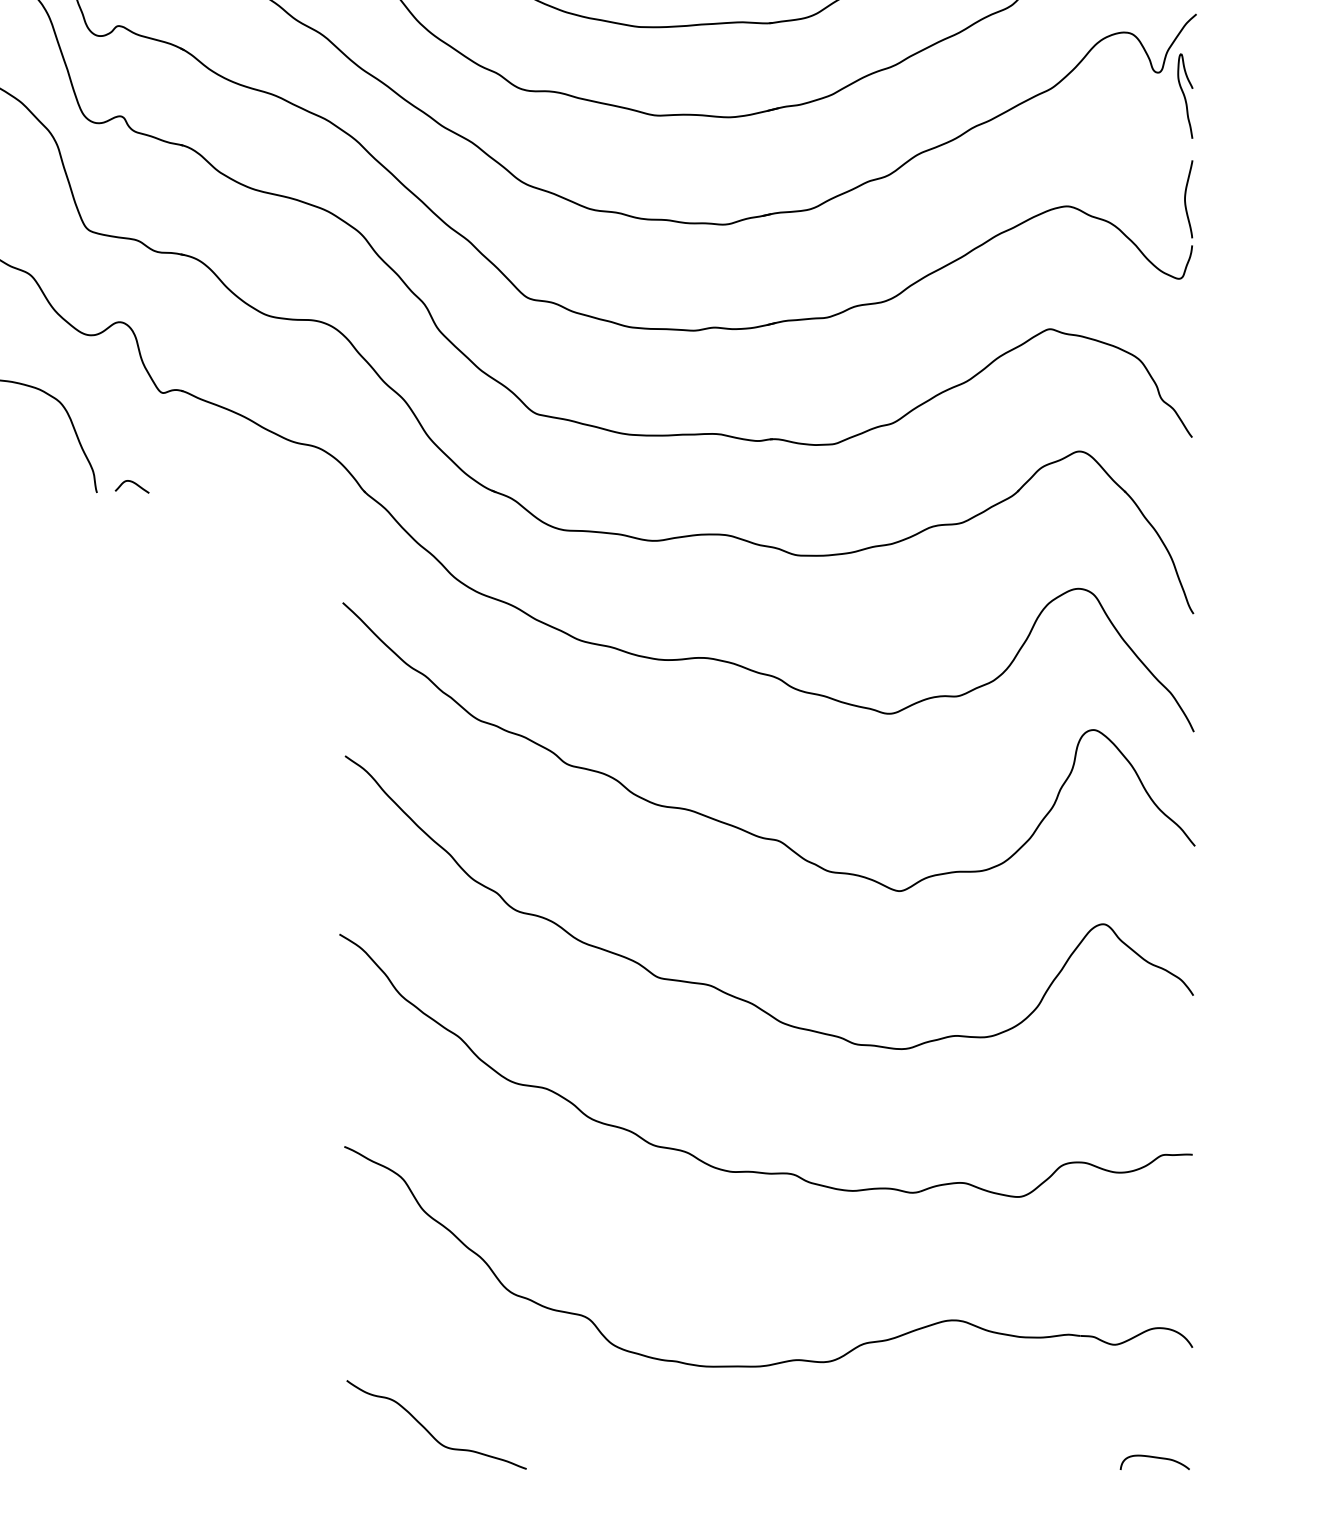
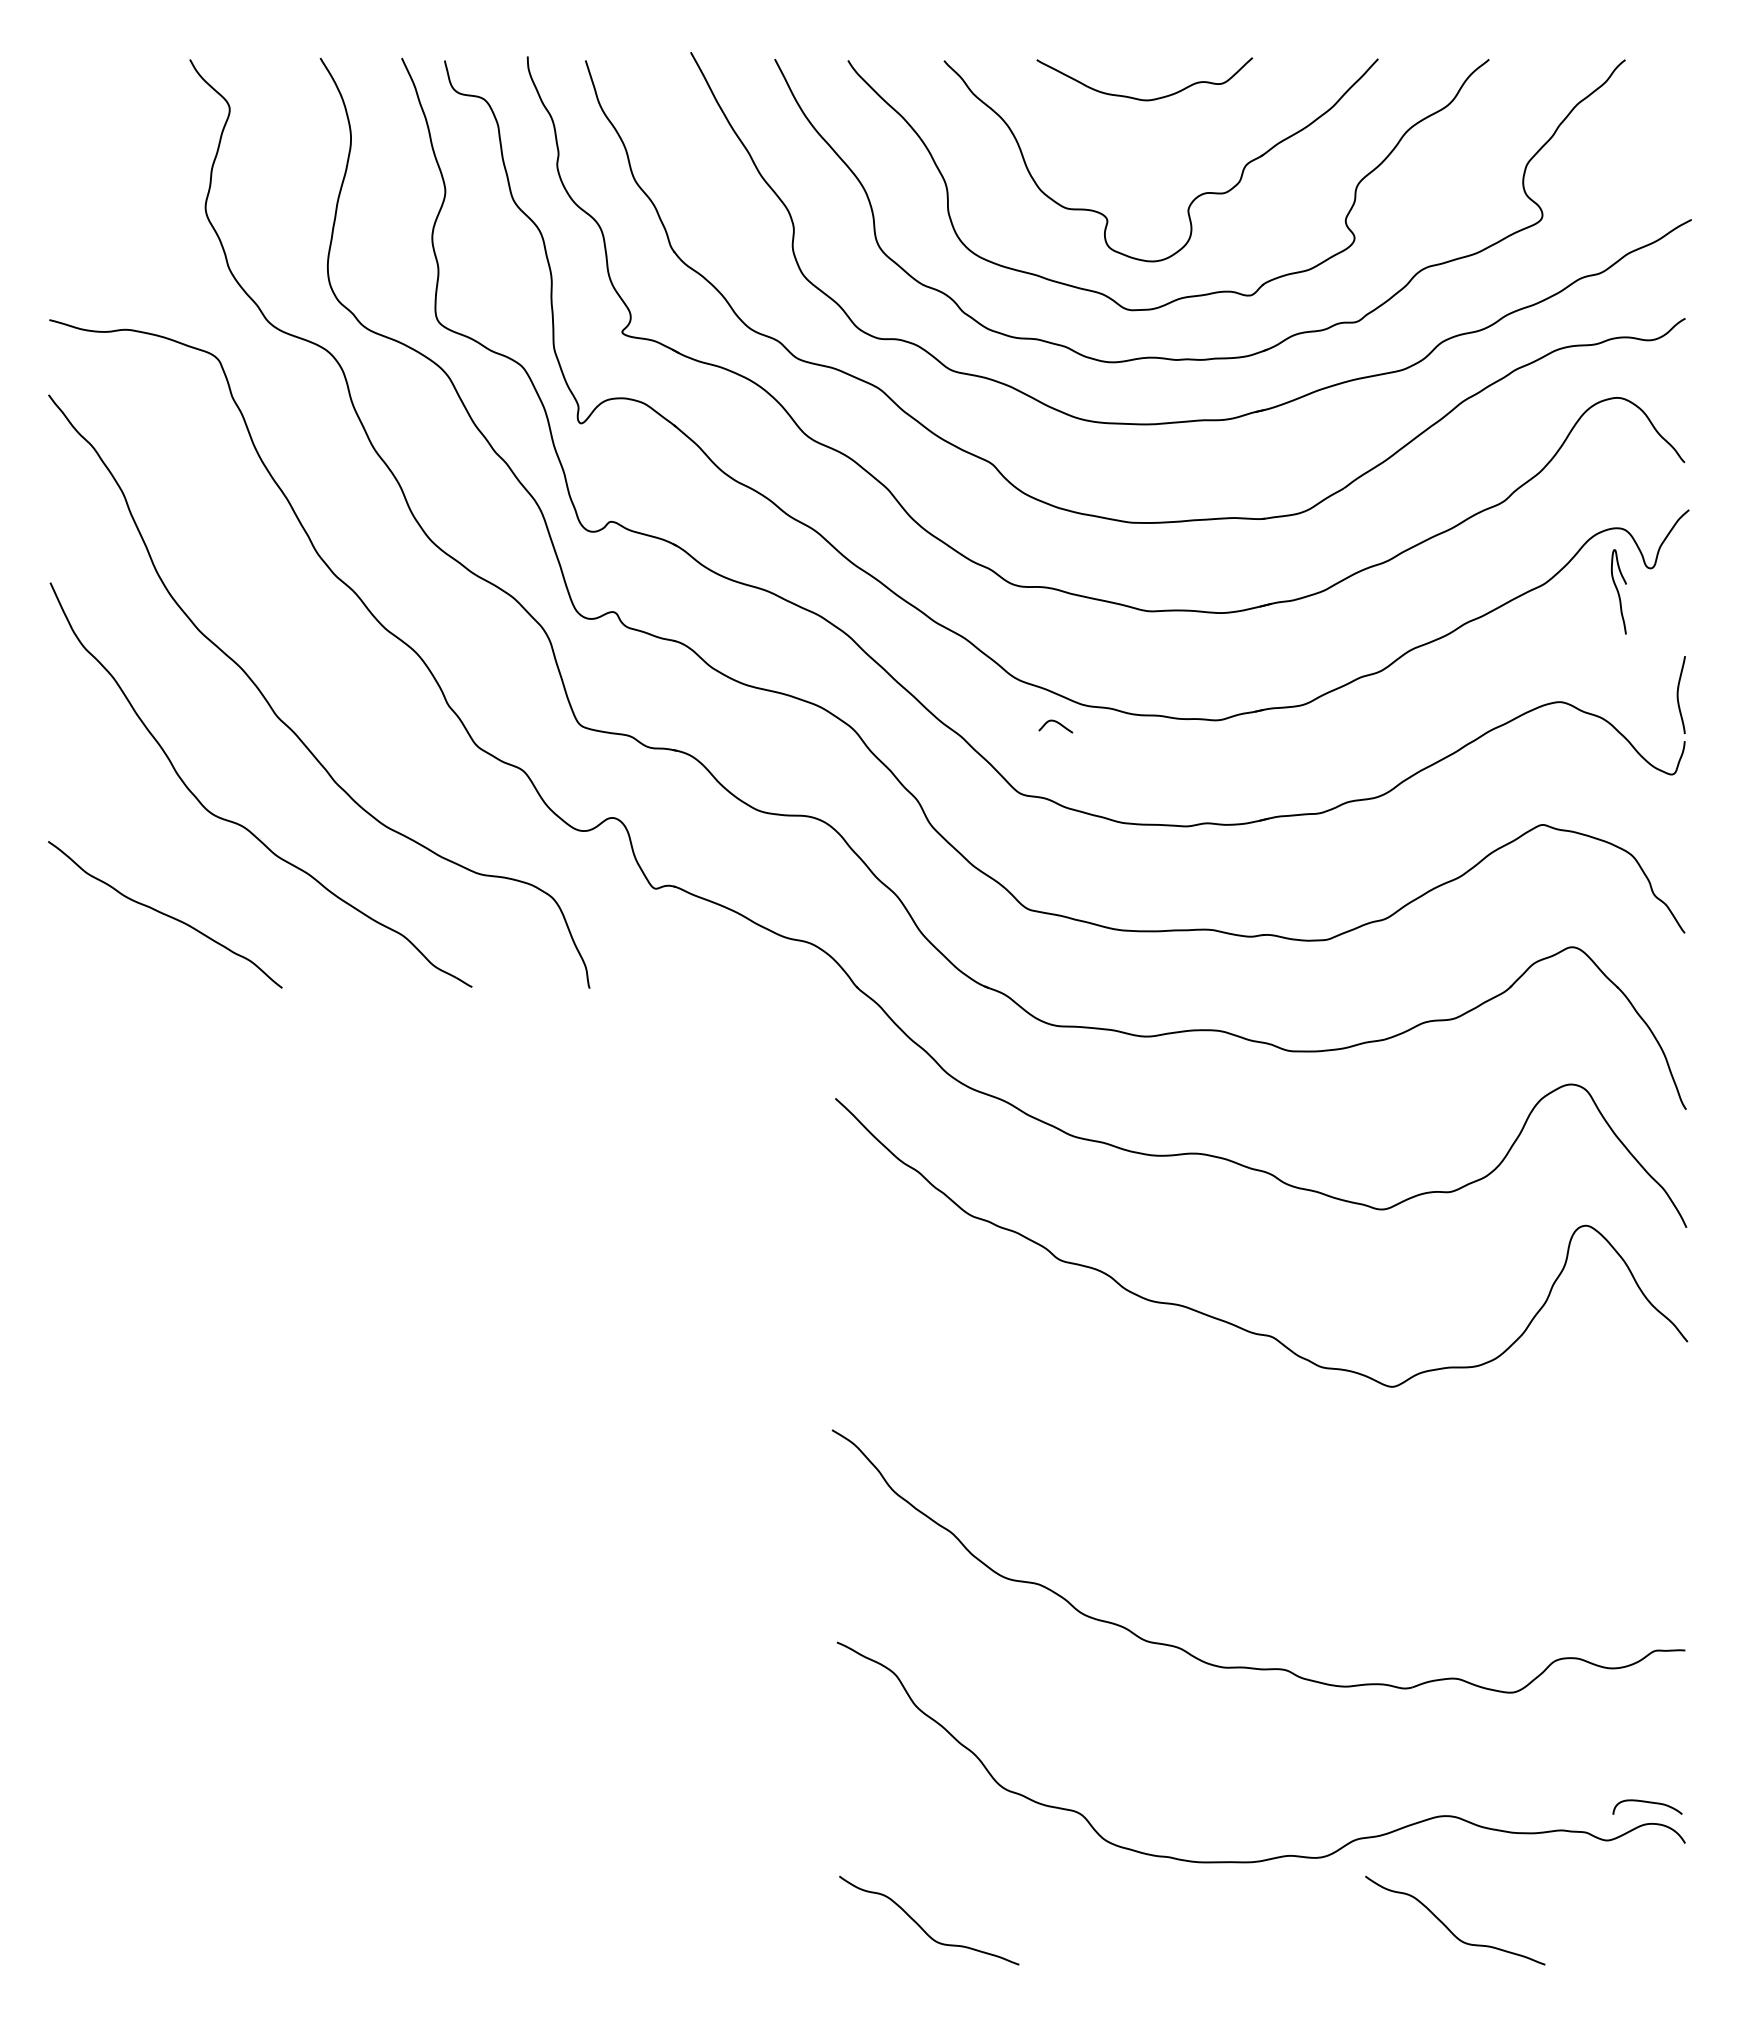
curve: (1184, 95) -> (1618, 591), moved
curve: (133, 483) -> (1057, 723), moved
curve: (727, 992) -> (1220, 1488), removed
curve: (955, 1431) -> (1448, 1927), added
curve: (1155, 1458) -> (1648, 1803), moved

